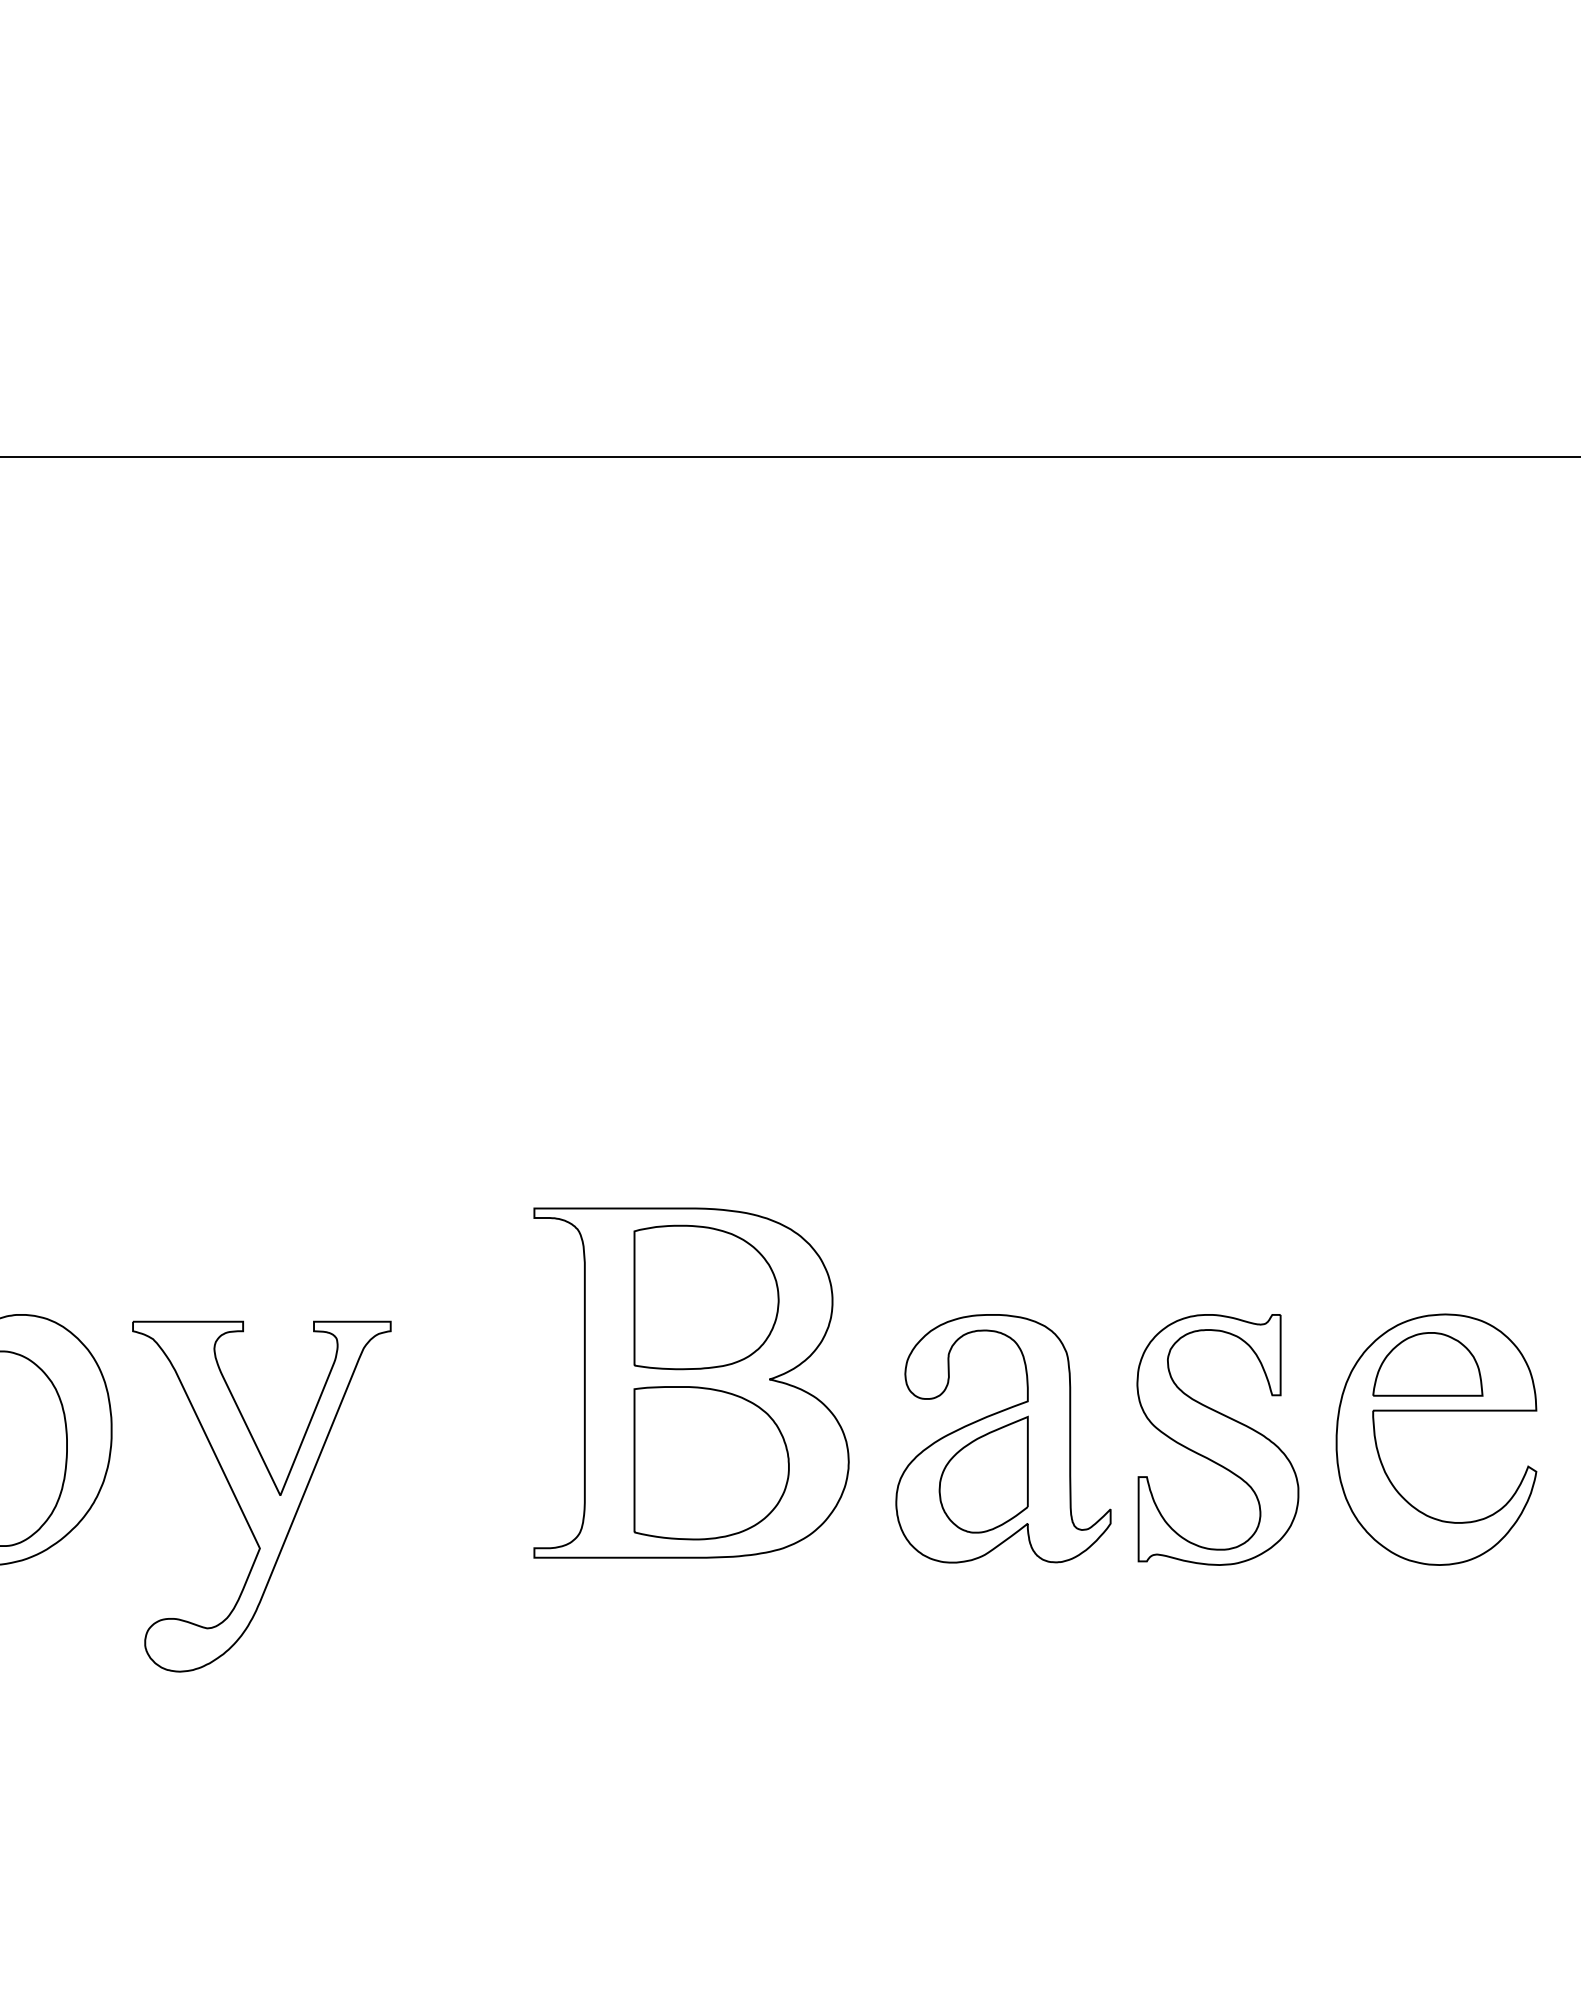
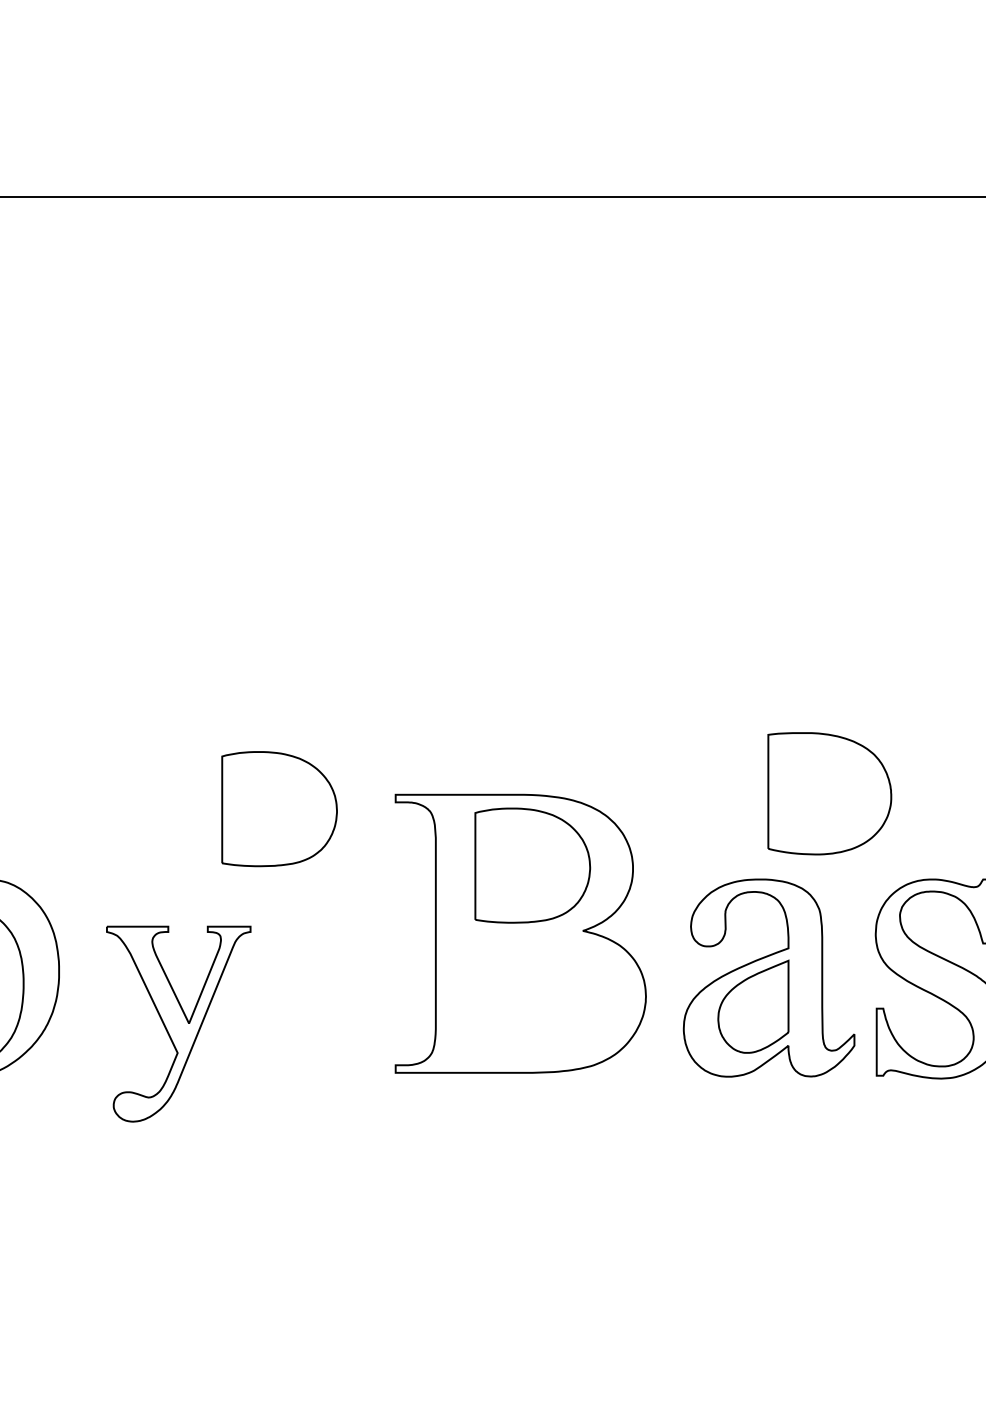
part: (388, 1226) -> (279, 809), added
part: (711, 1463) -> (829, 794), moved
part: (261, 1496) -> (178, 1024), size x0.7

